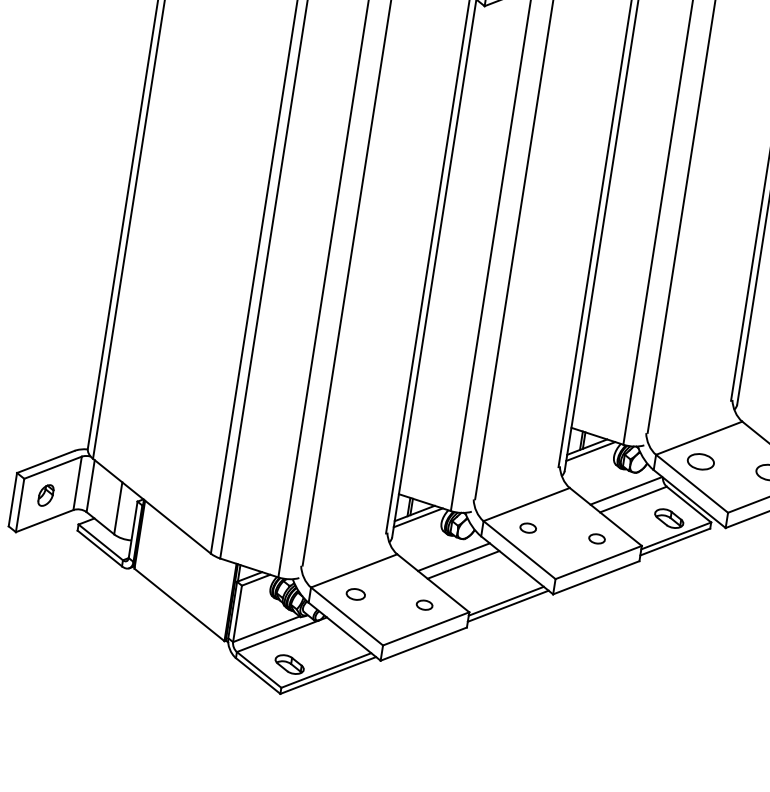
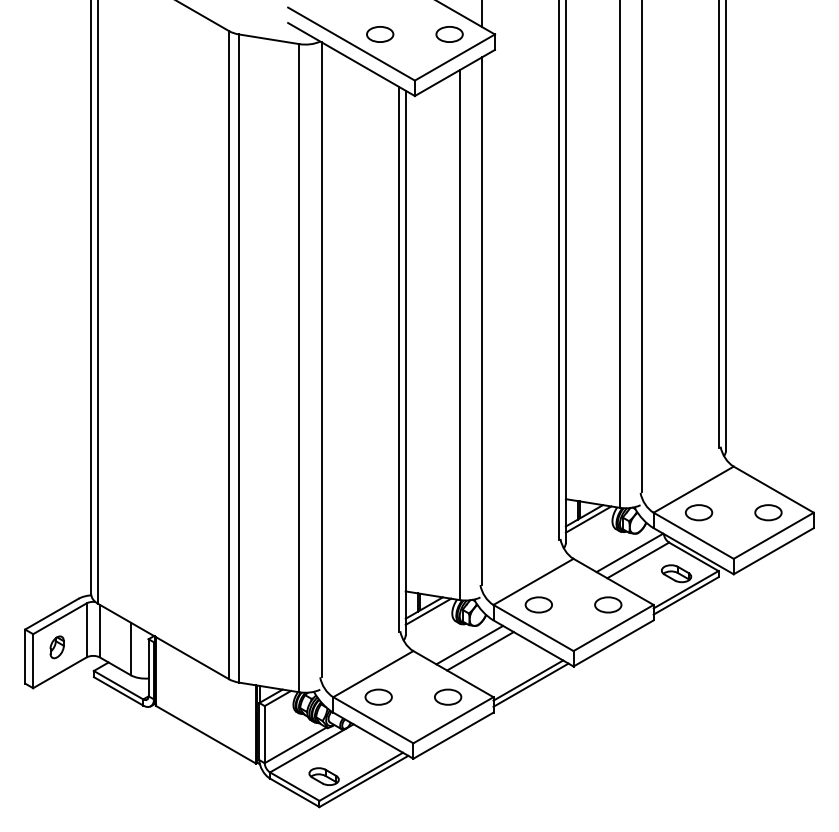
part: (528, 527) -> (538, 604), size x1.67
part: (597, 538) -> (608, 604), size x1.67
part: (355, 593) -> (378, 696), size x1.43
part: (424, 604) -> (448, 696), size x1.67

